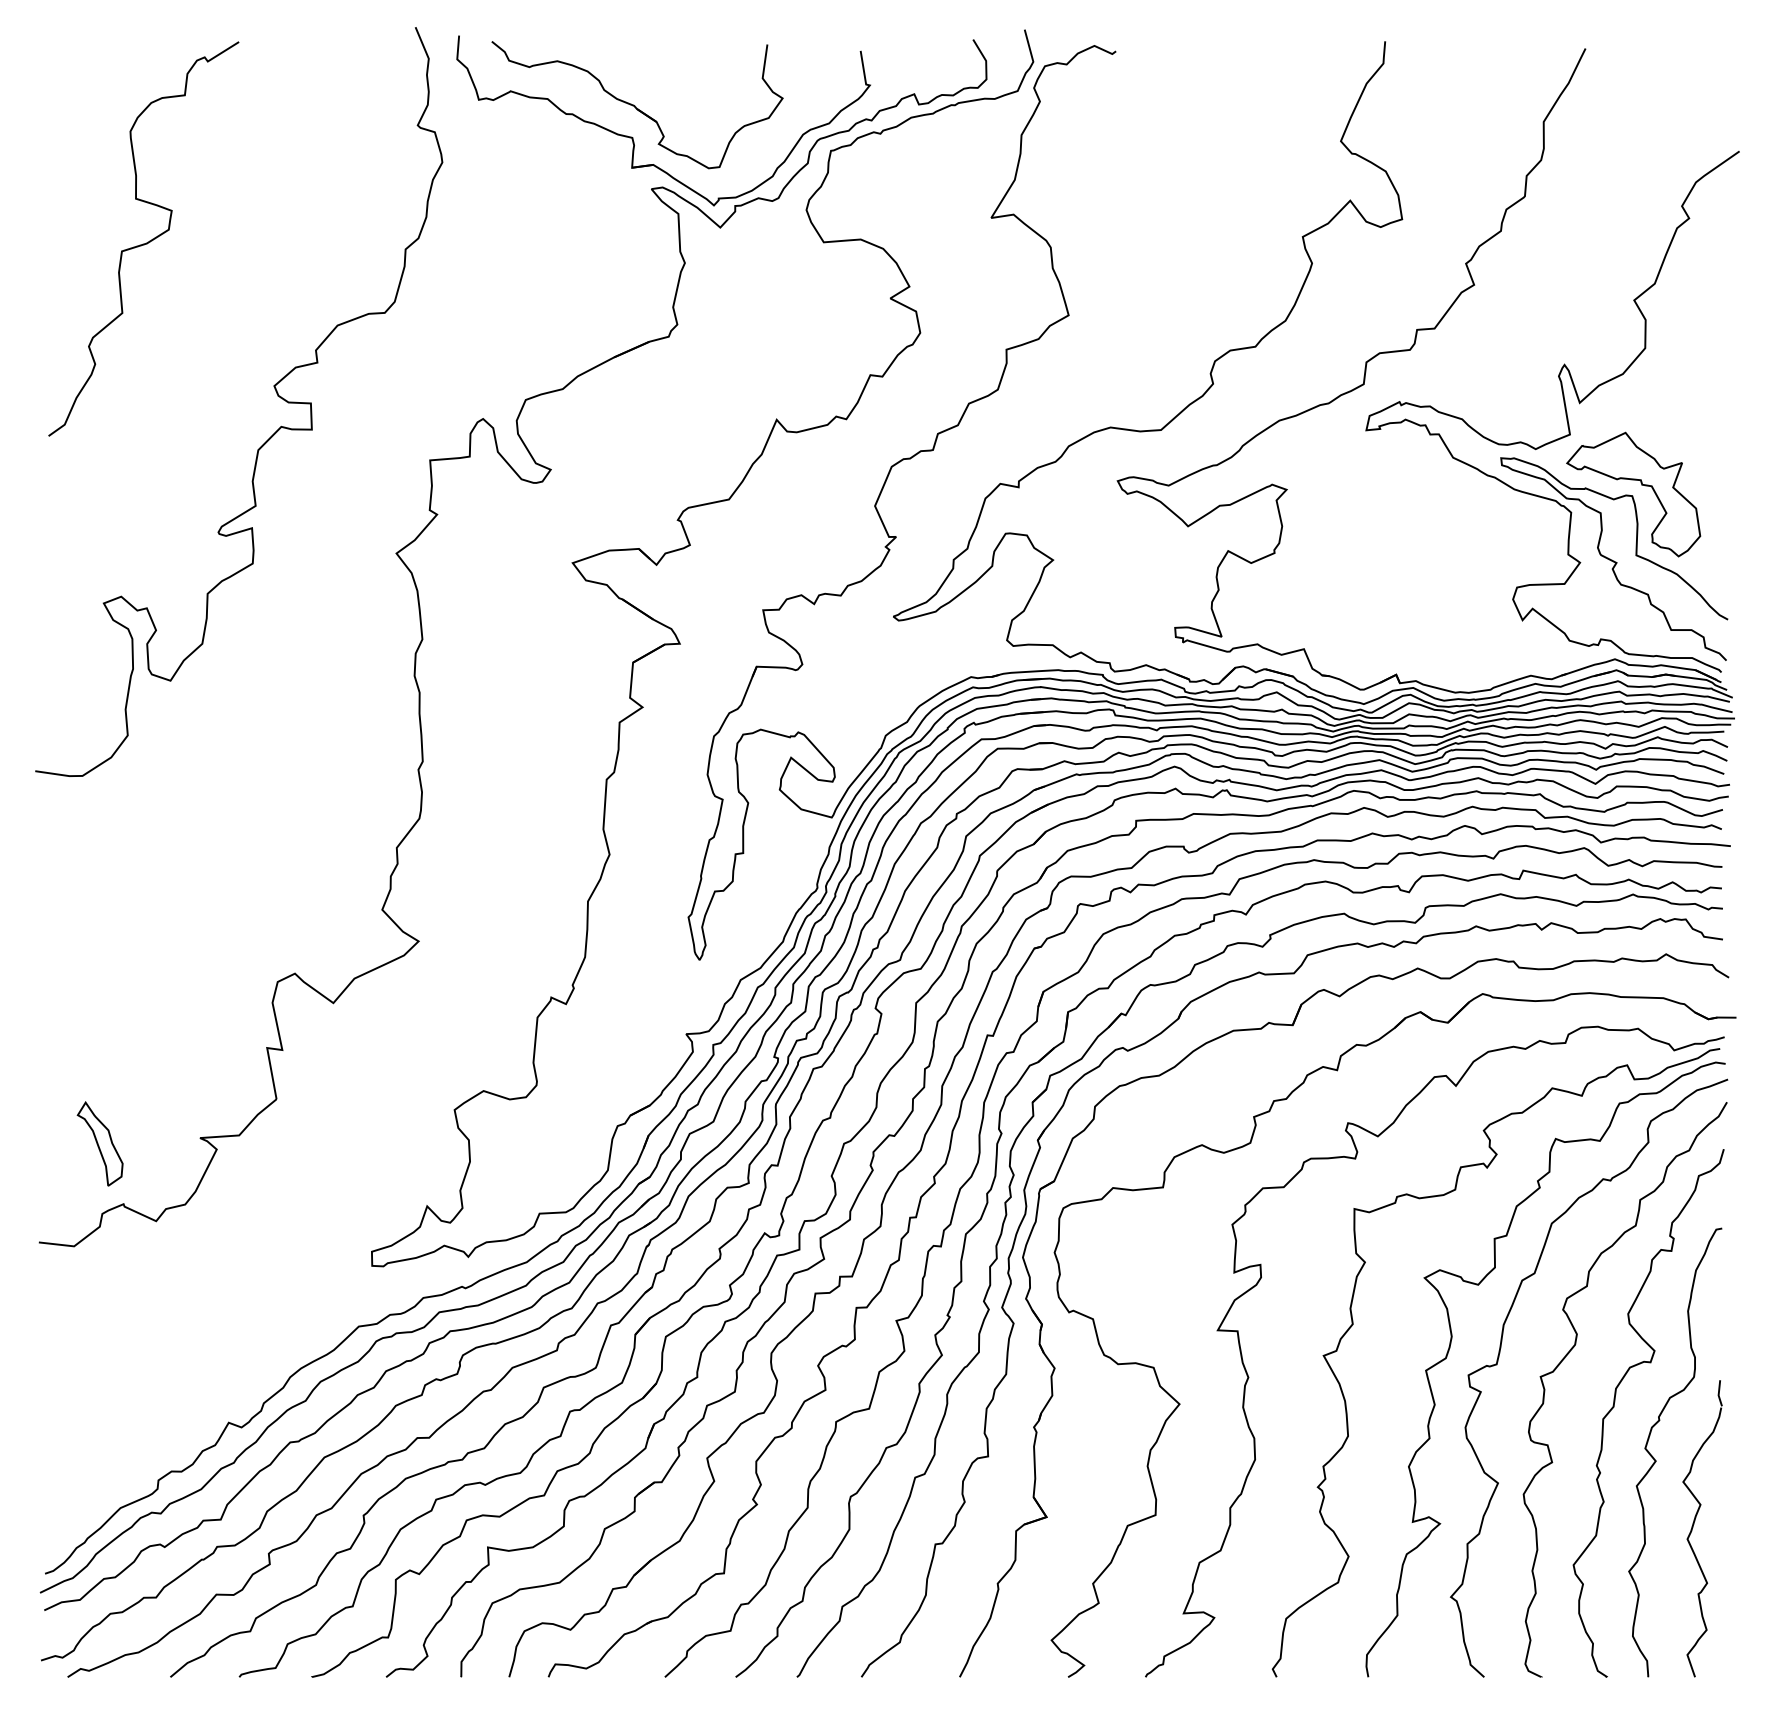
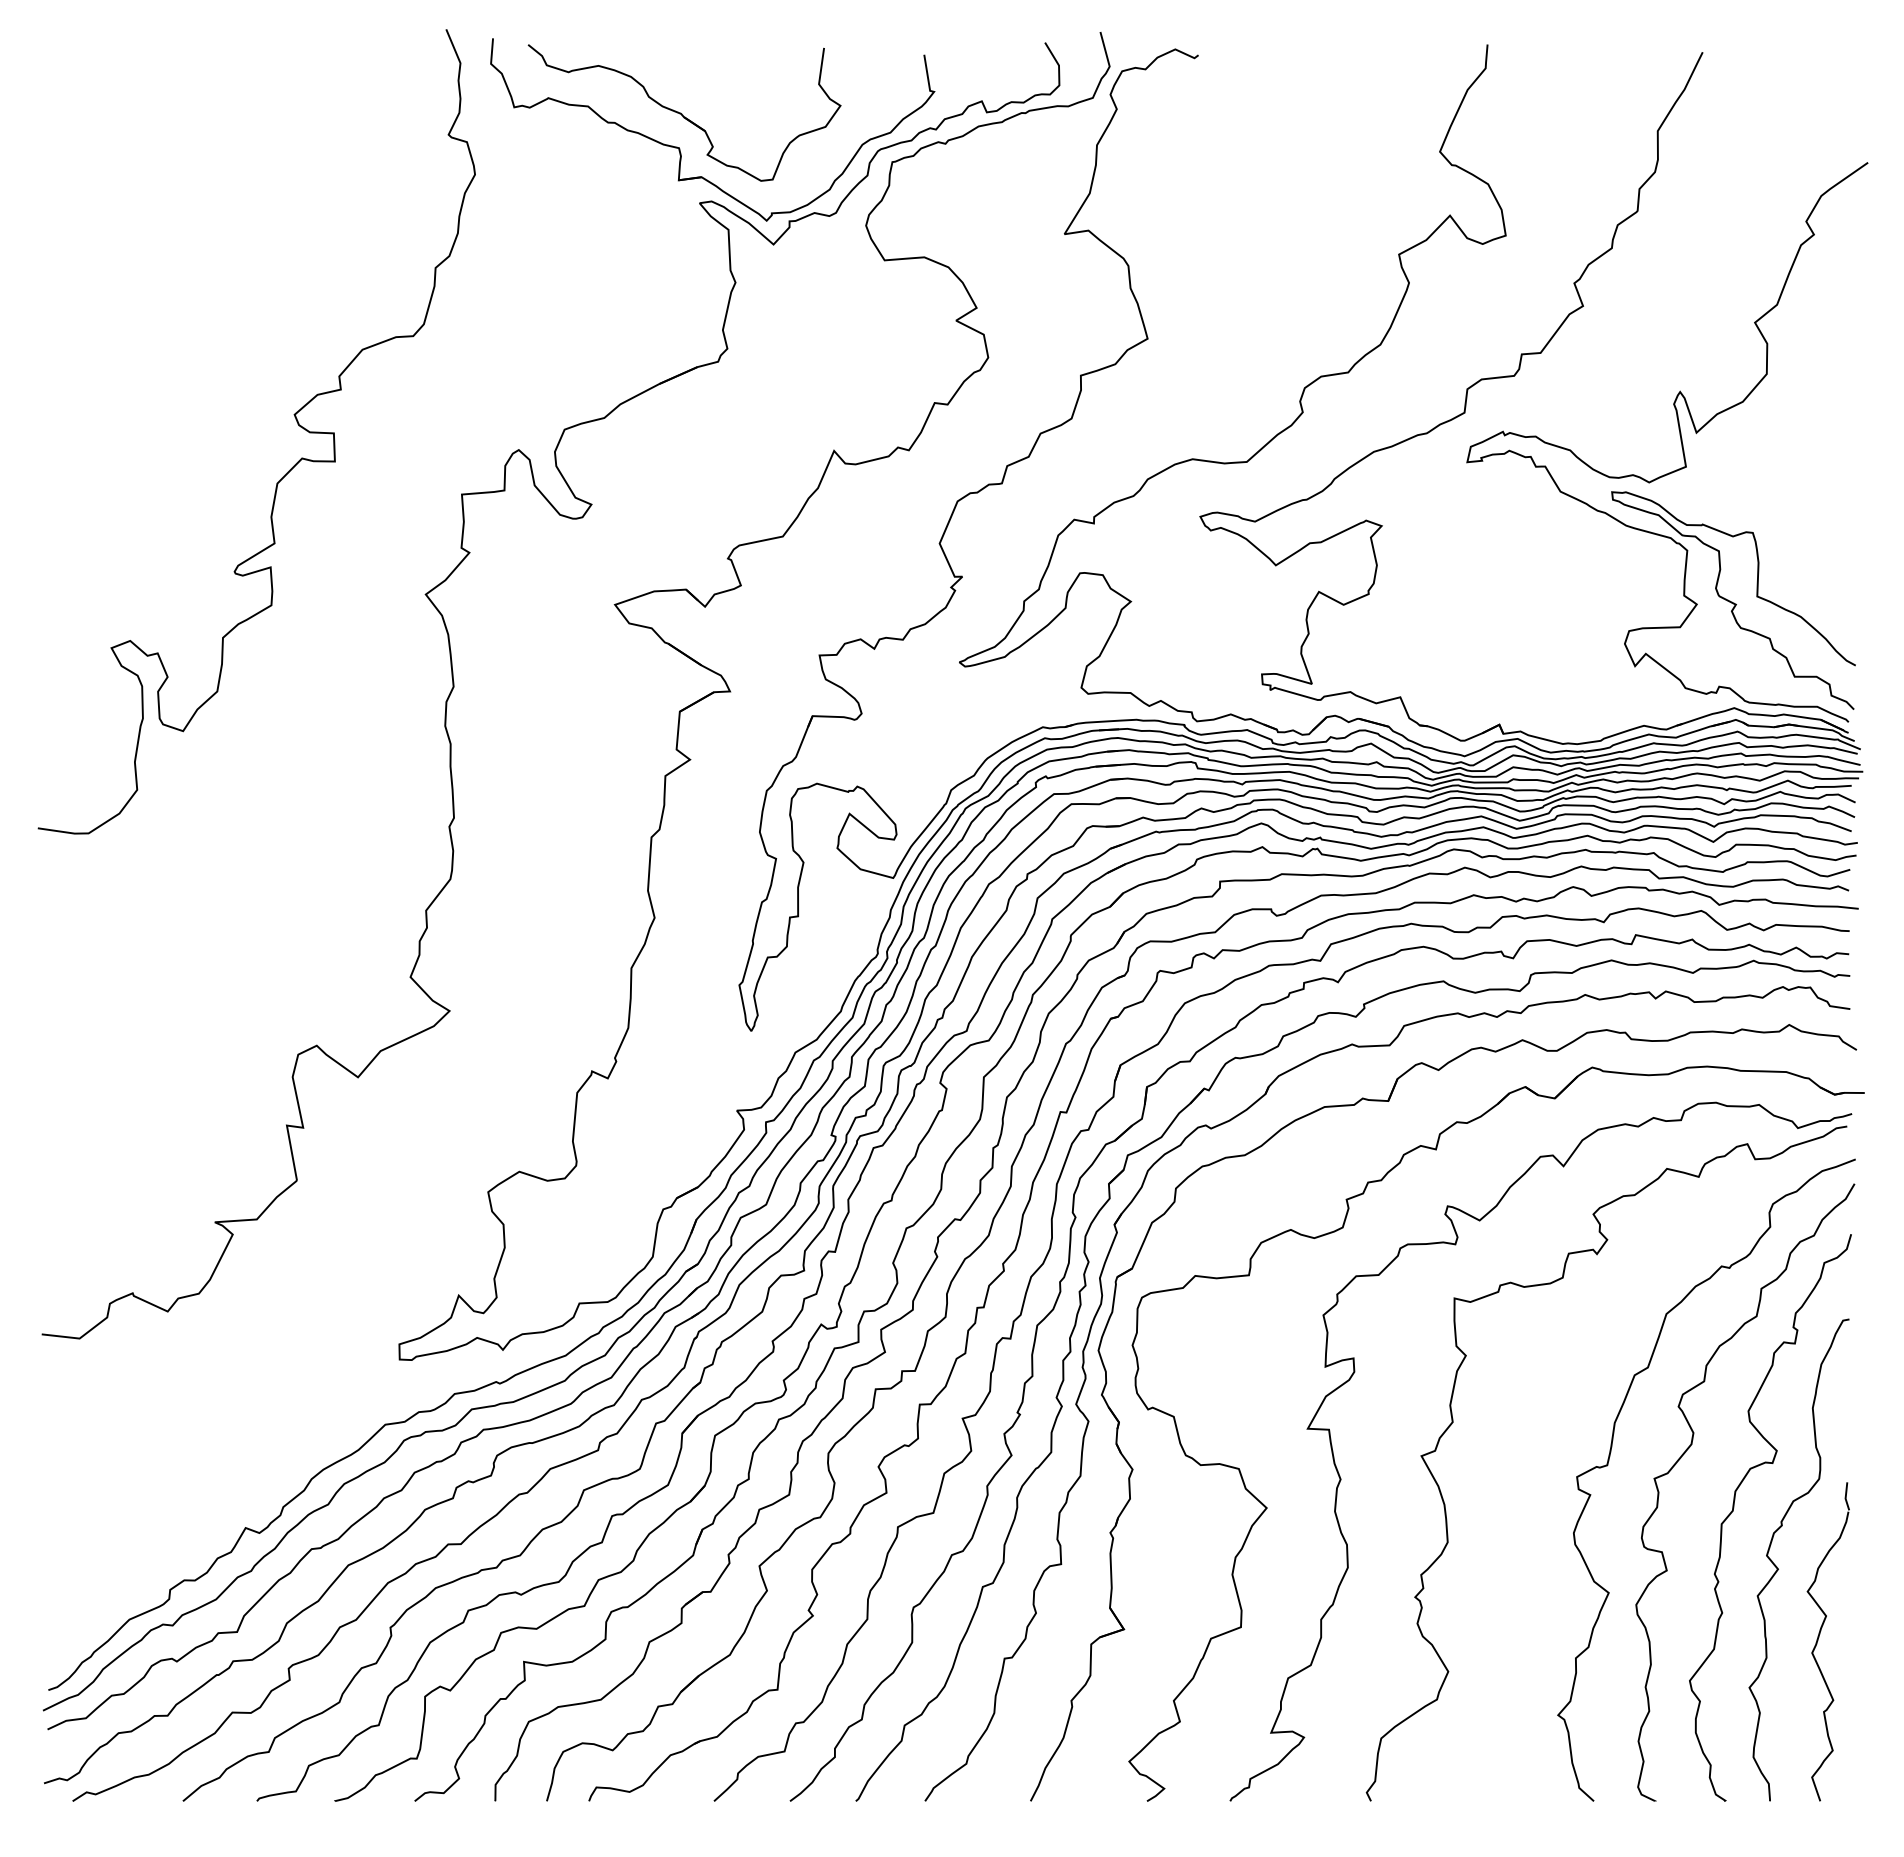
curve: (146, 242) -> (157, 260), removed
part: (1642, 485) -> (1763, 521), removed
part: (100, 1143) -> (107, 1228), removed
curve: (1451, 1344) -> (1558, 1444), removed

